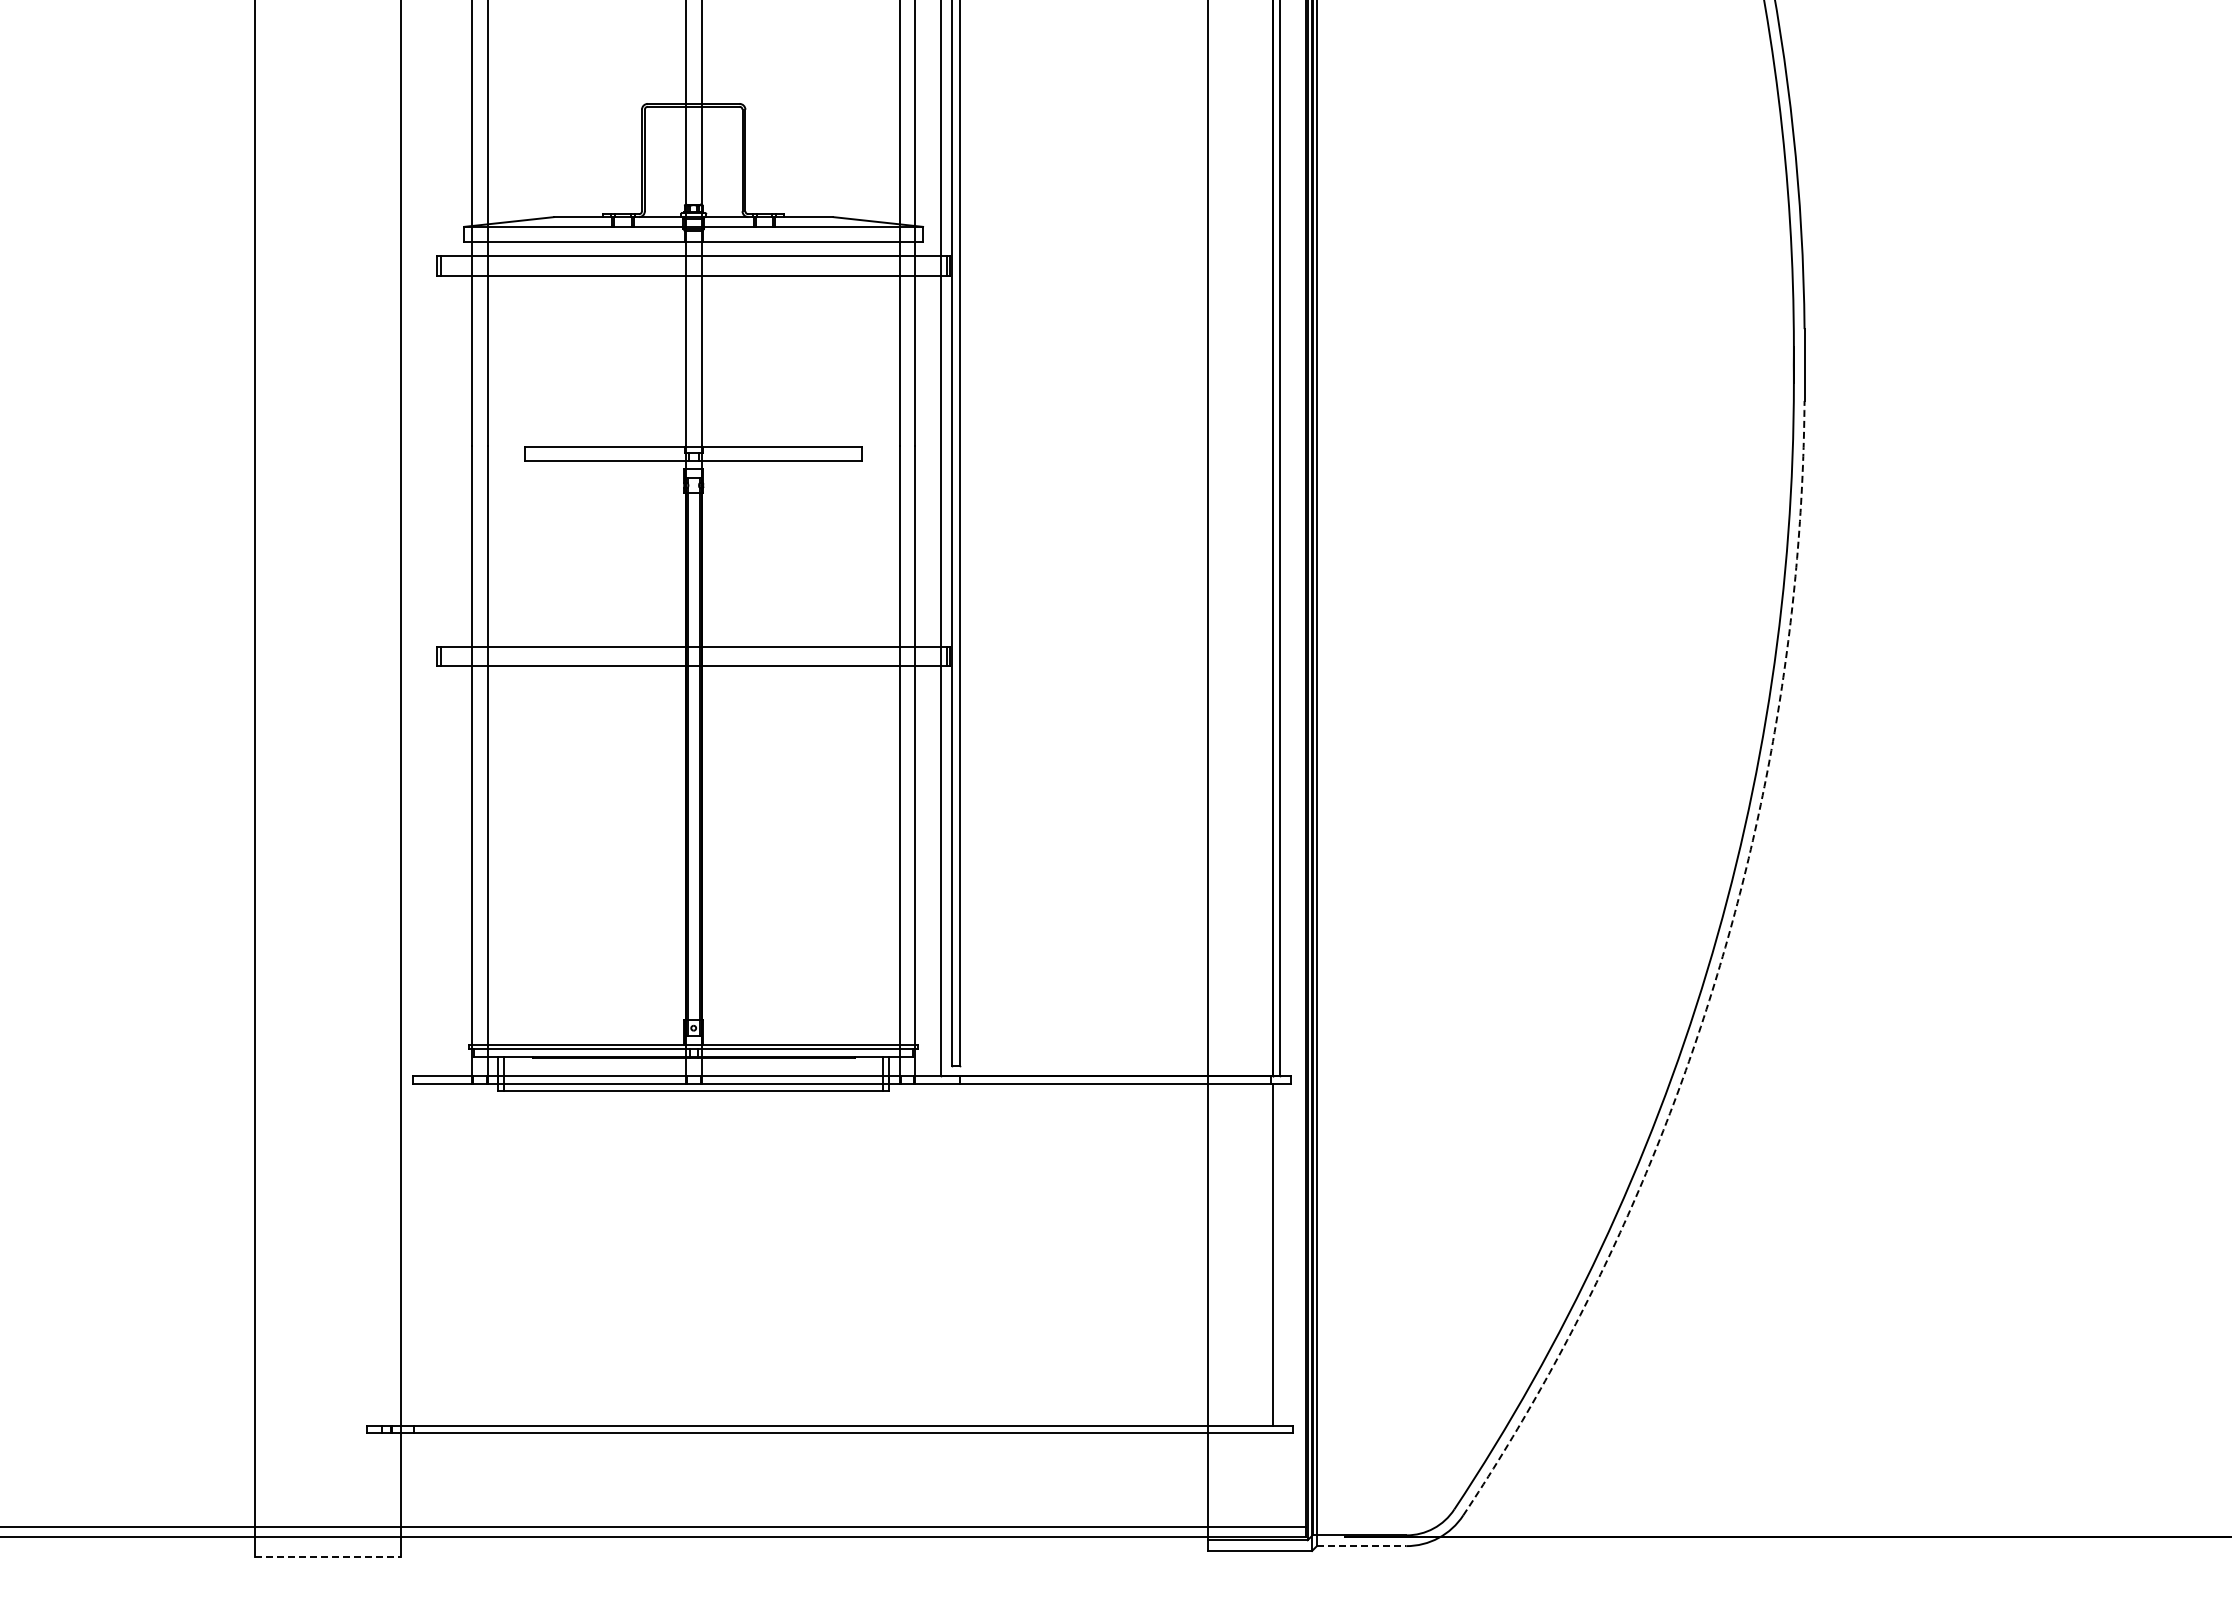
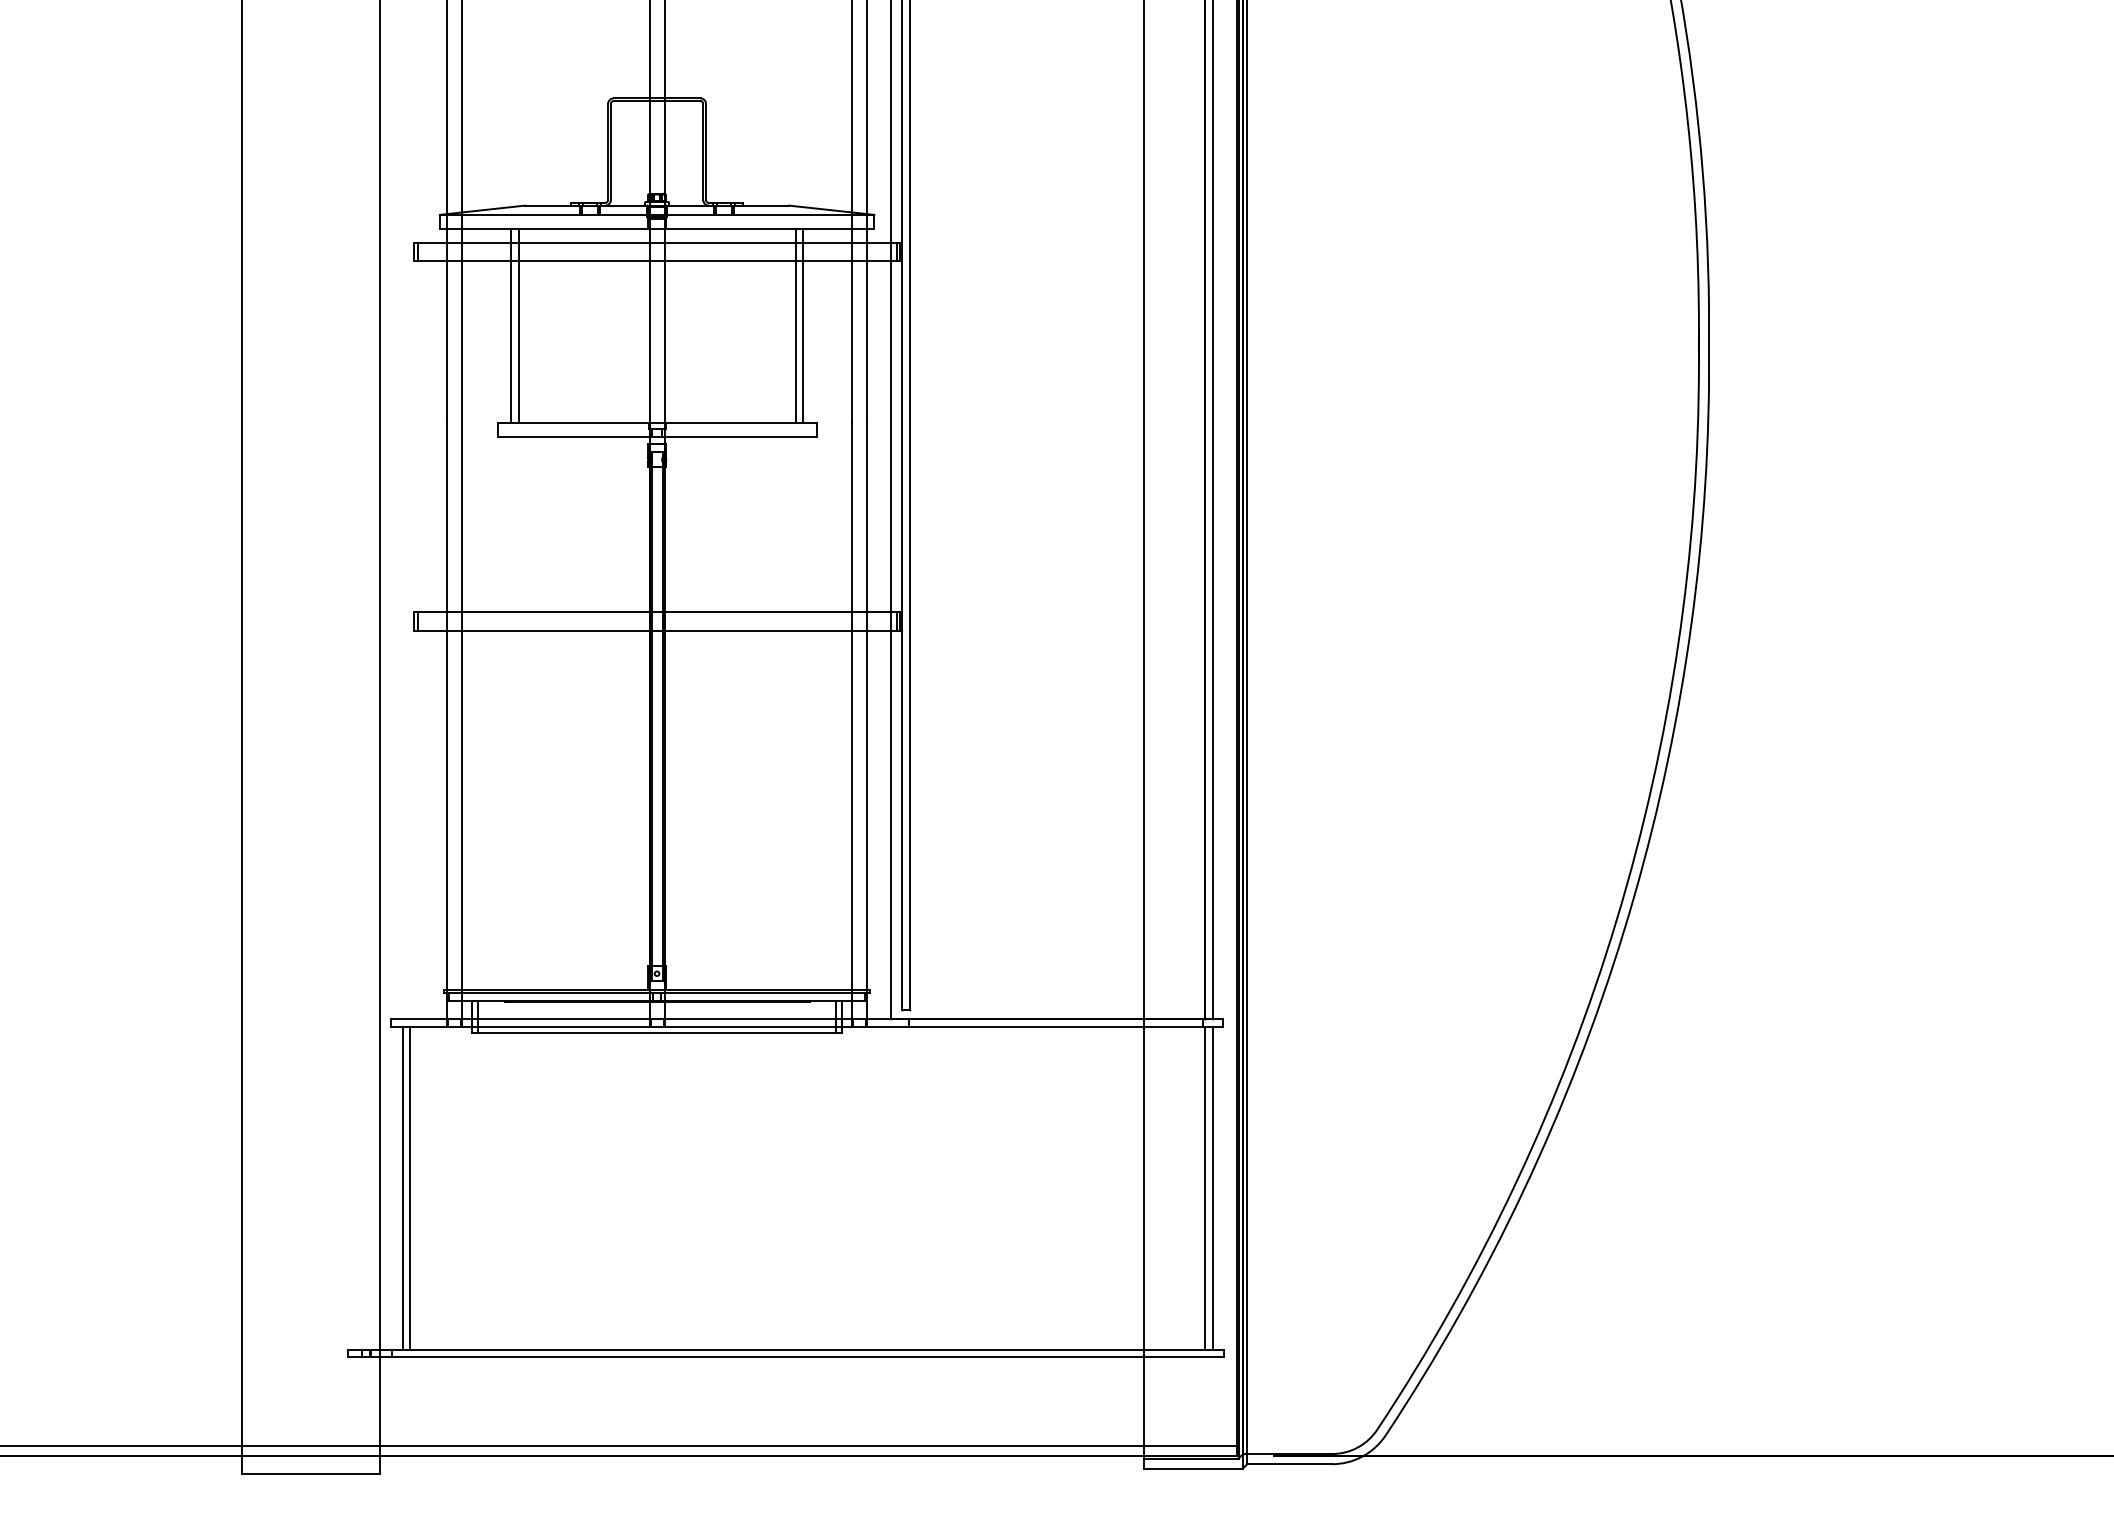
line: (539, 343) -> (511, 325), added
line: (547, 343) -> (518, 325), added
line: (839, 343) -> (795, 325), added
line: (847, 343) -> (802, 325), added
arc: (1714, 982) -> (1623, 930), dashed -> solid
line: (425, 1254) -> (403, 1188), added
line: (433, 1254) -> (410, 1188), added
line: (1280, 1254) -> (1212, 1188), added
line: (1361, 1546) -> (1289, 1464), dashed -> solid
line: (328, 1556) -> (311, 1474), dashed -> solid

